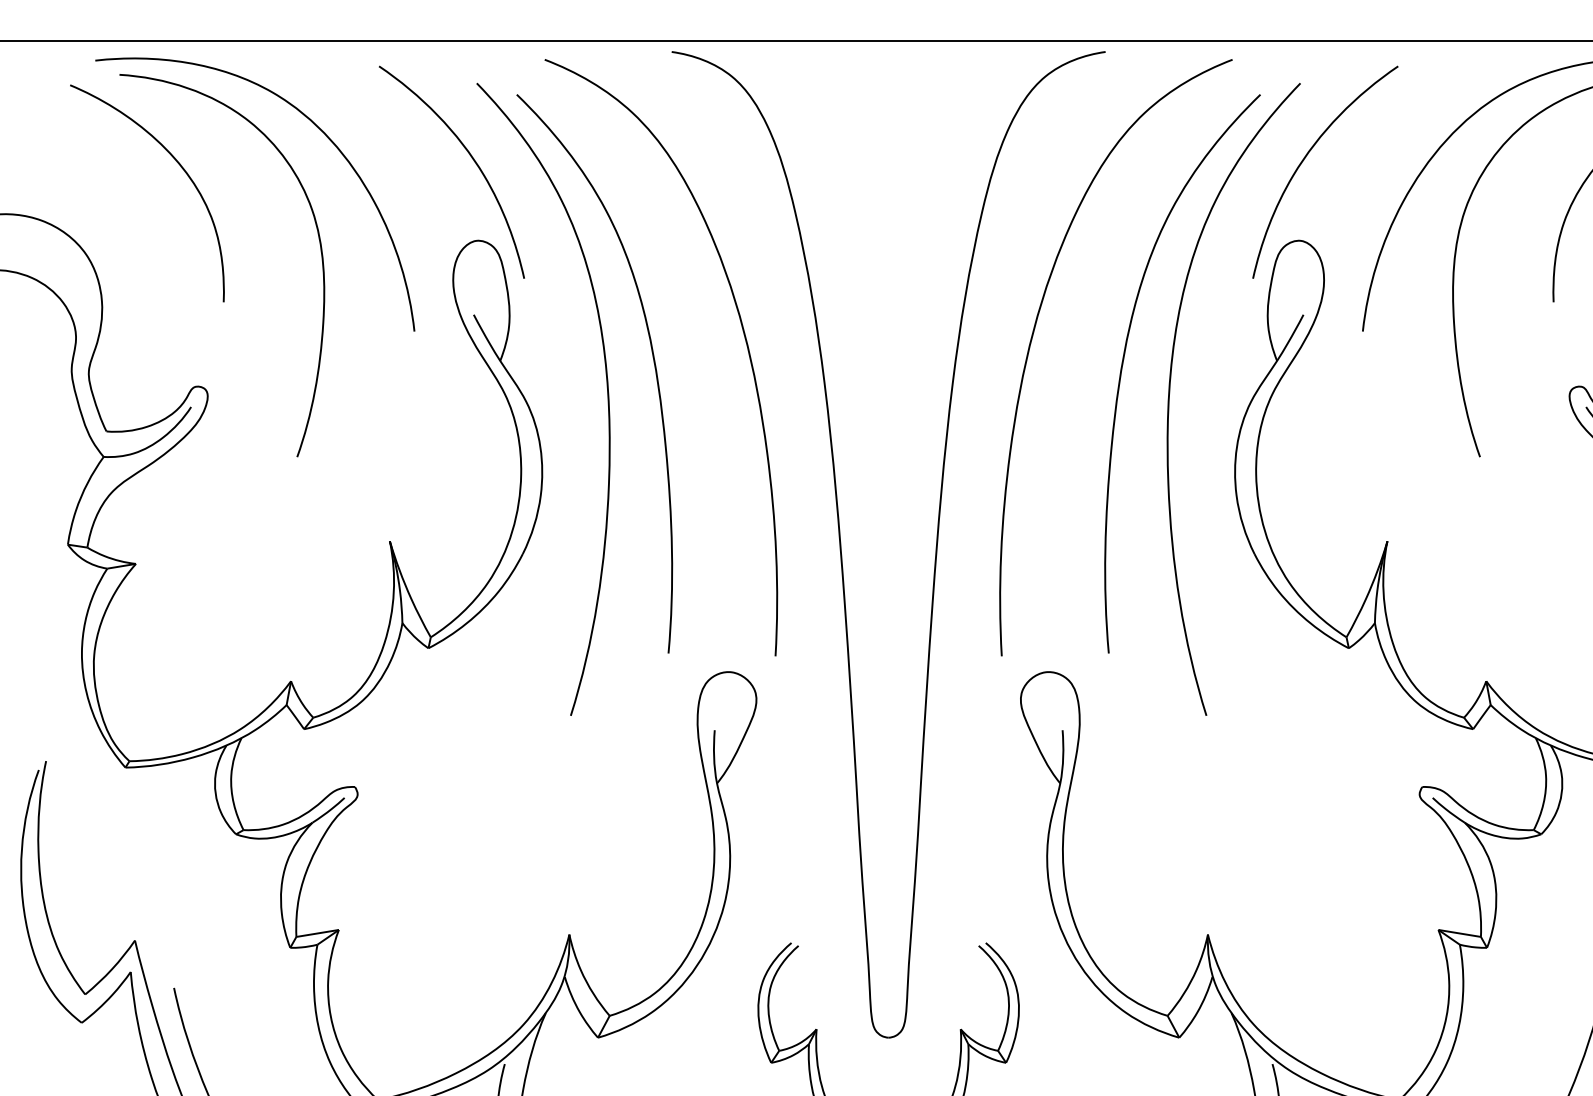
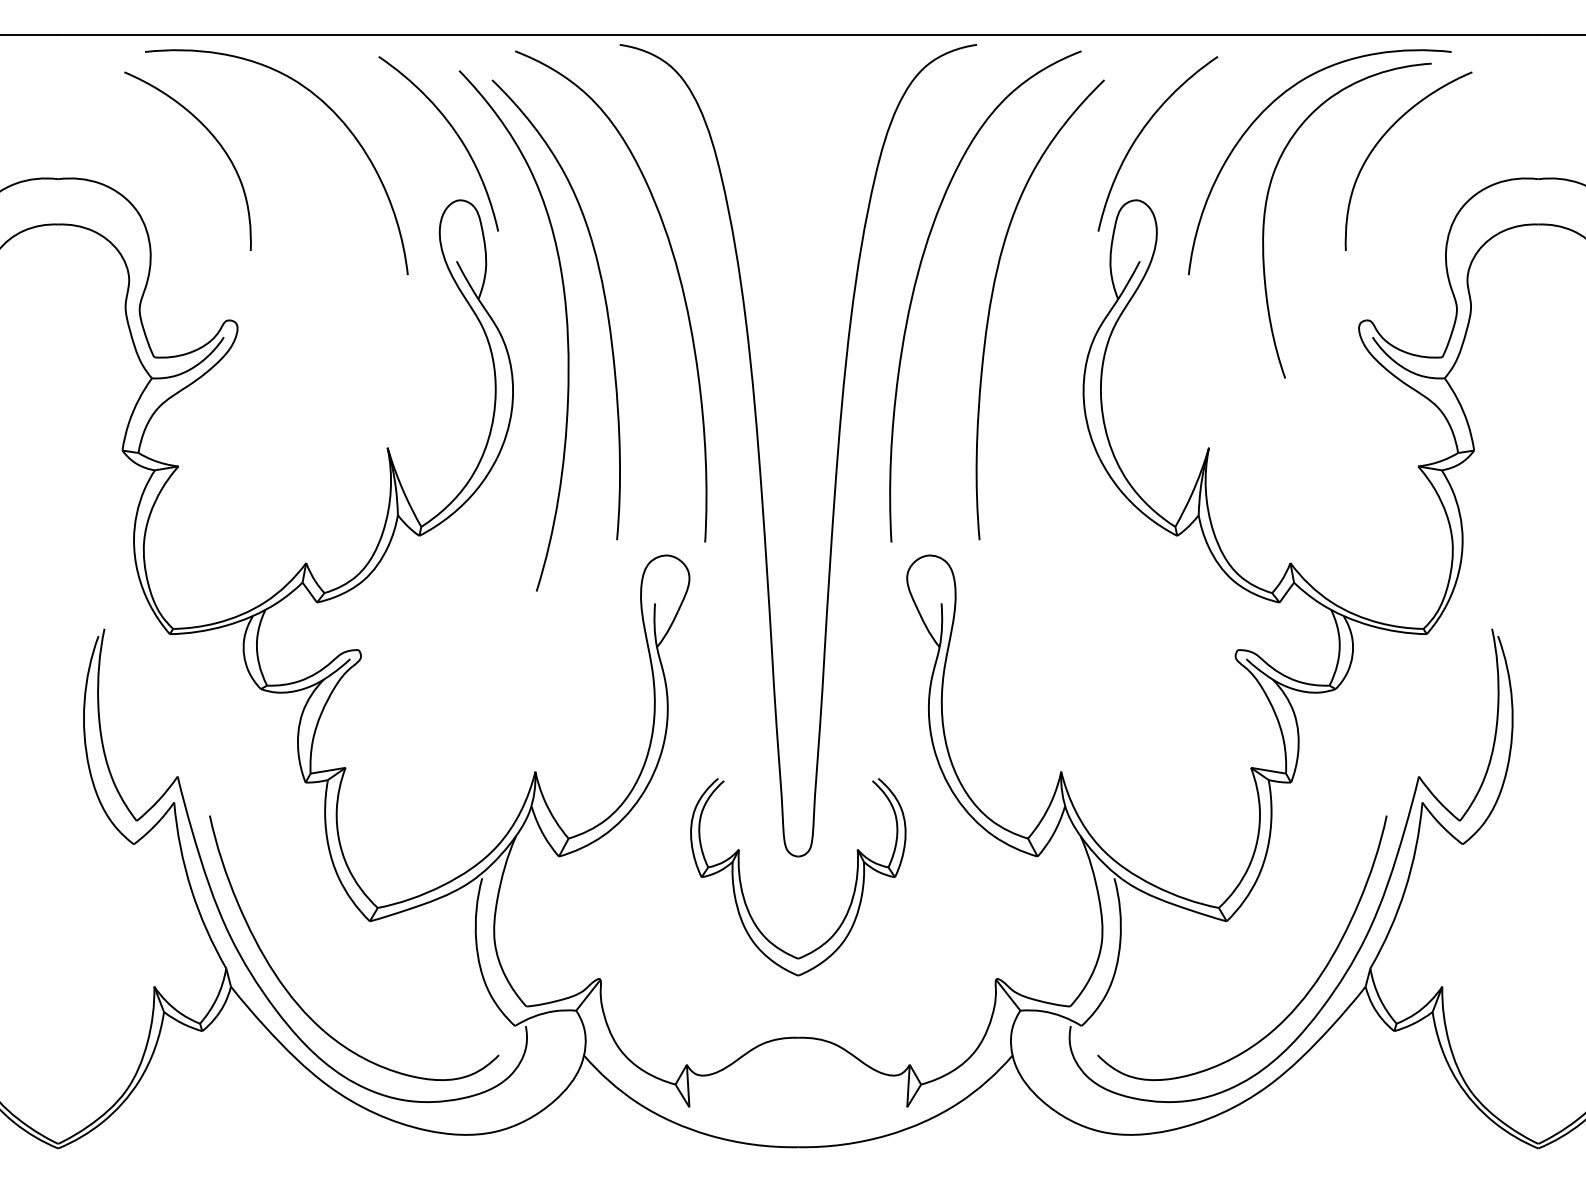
curve: (320, 254) -> (330, 211), removed
curve: (1170, 395) -> (1030, 327), removed

